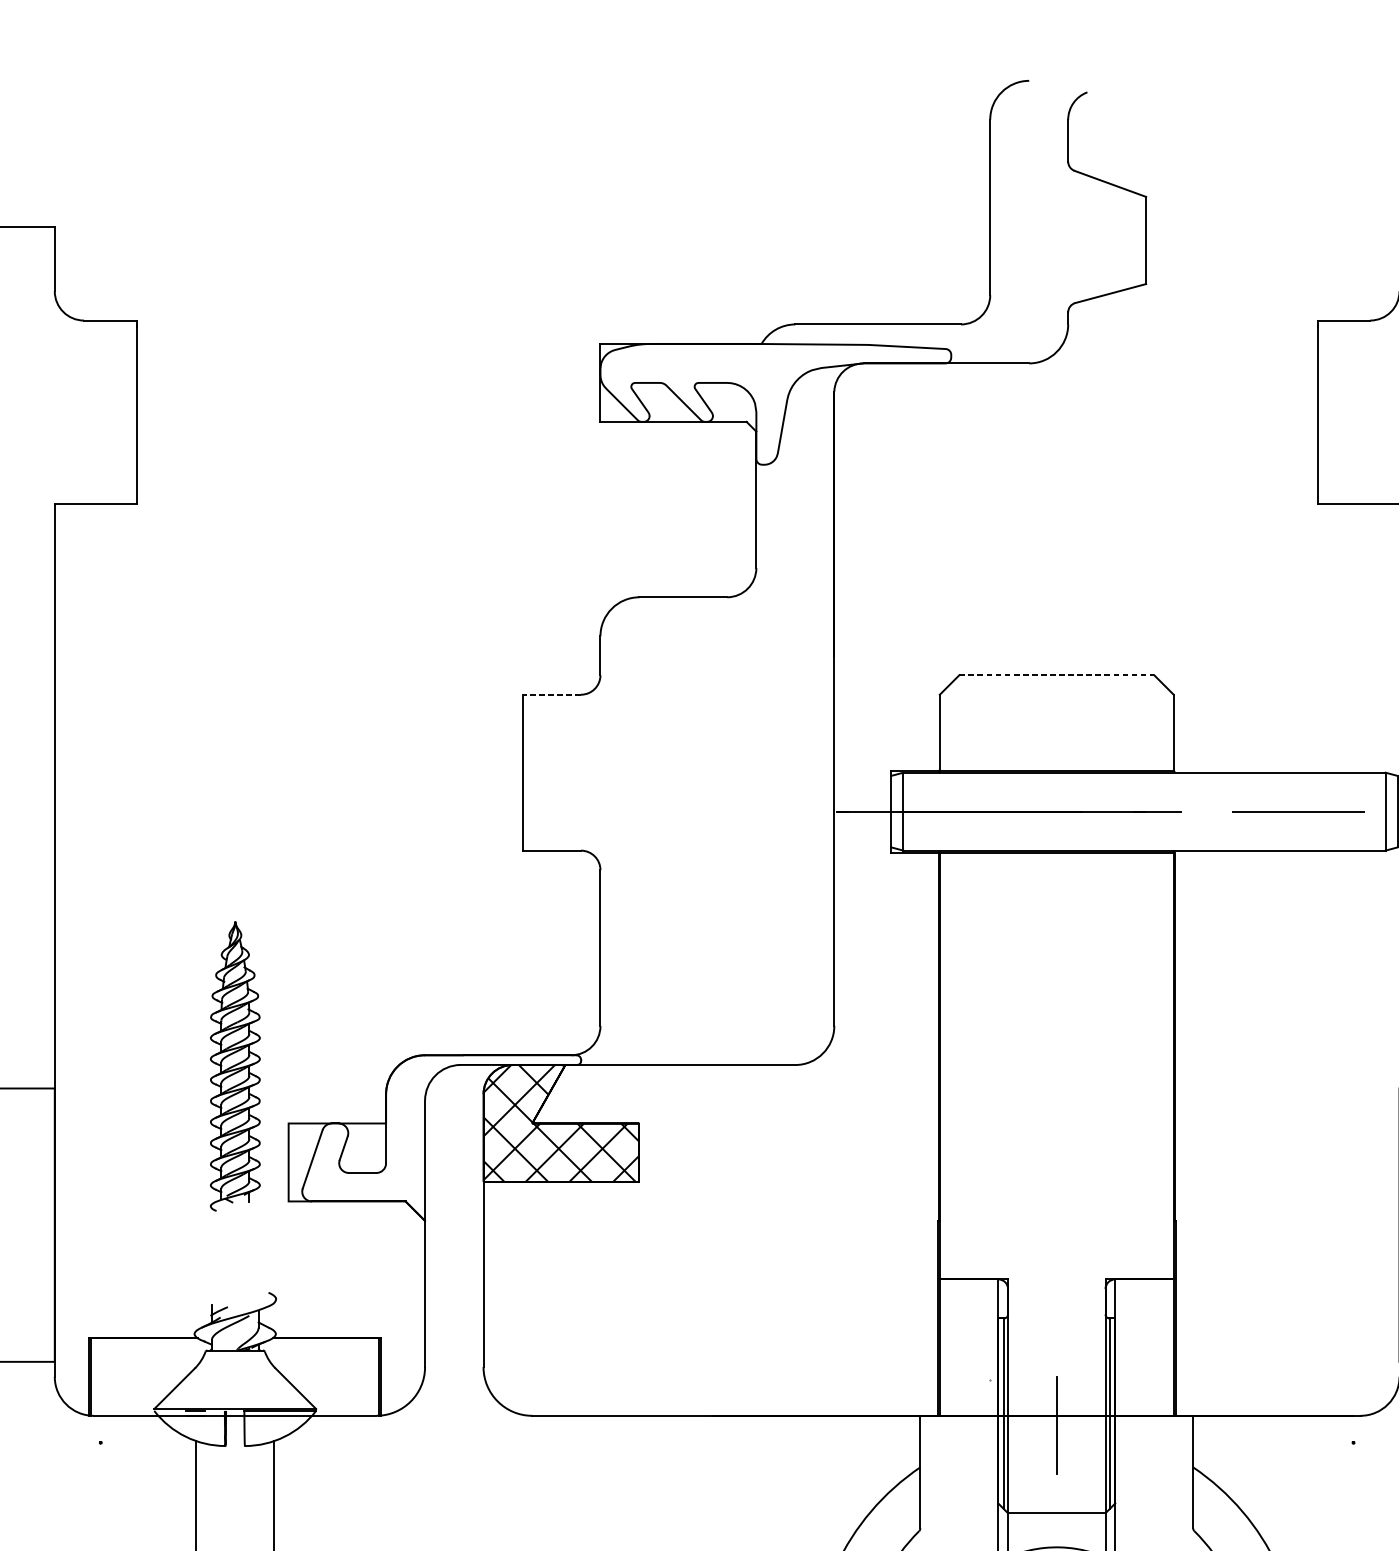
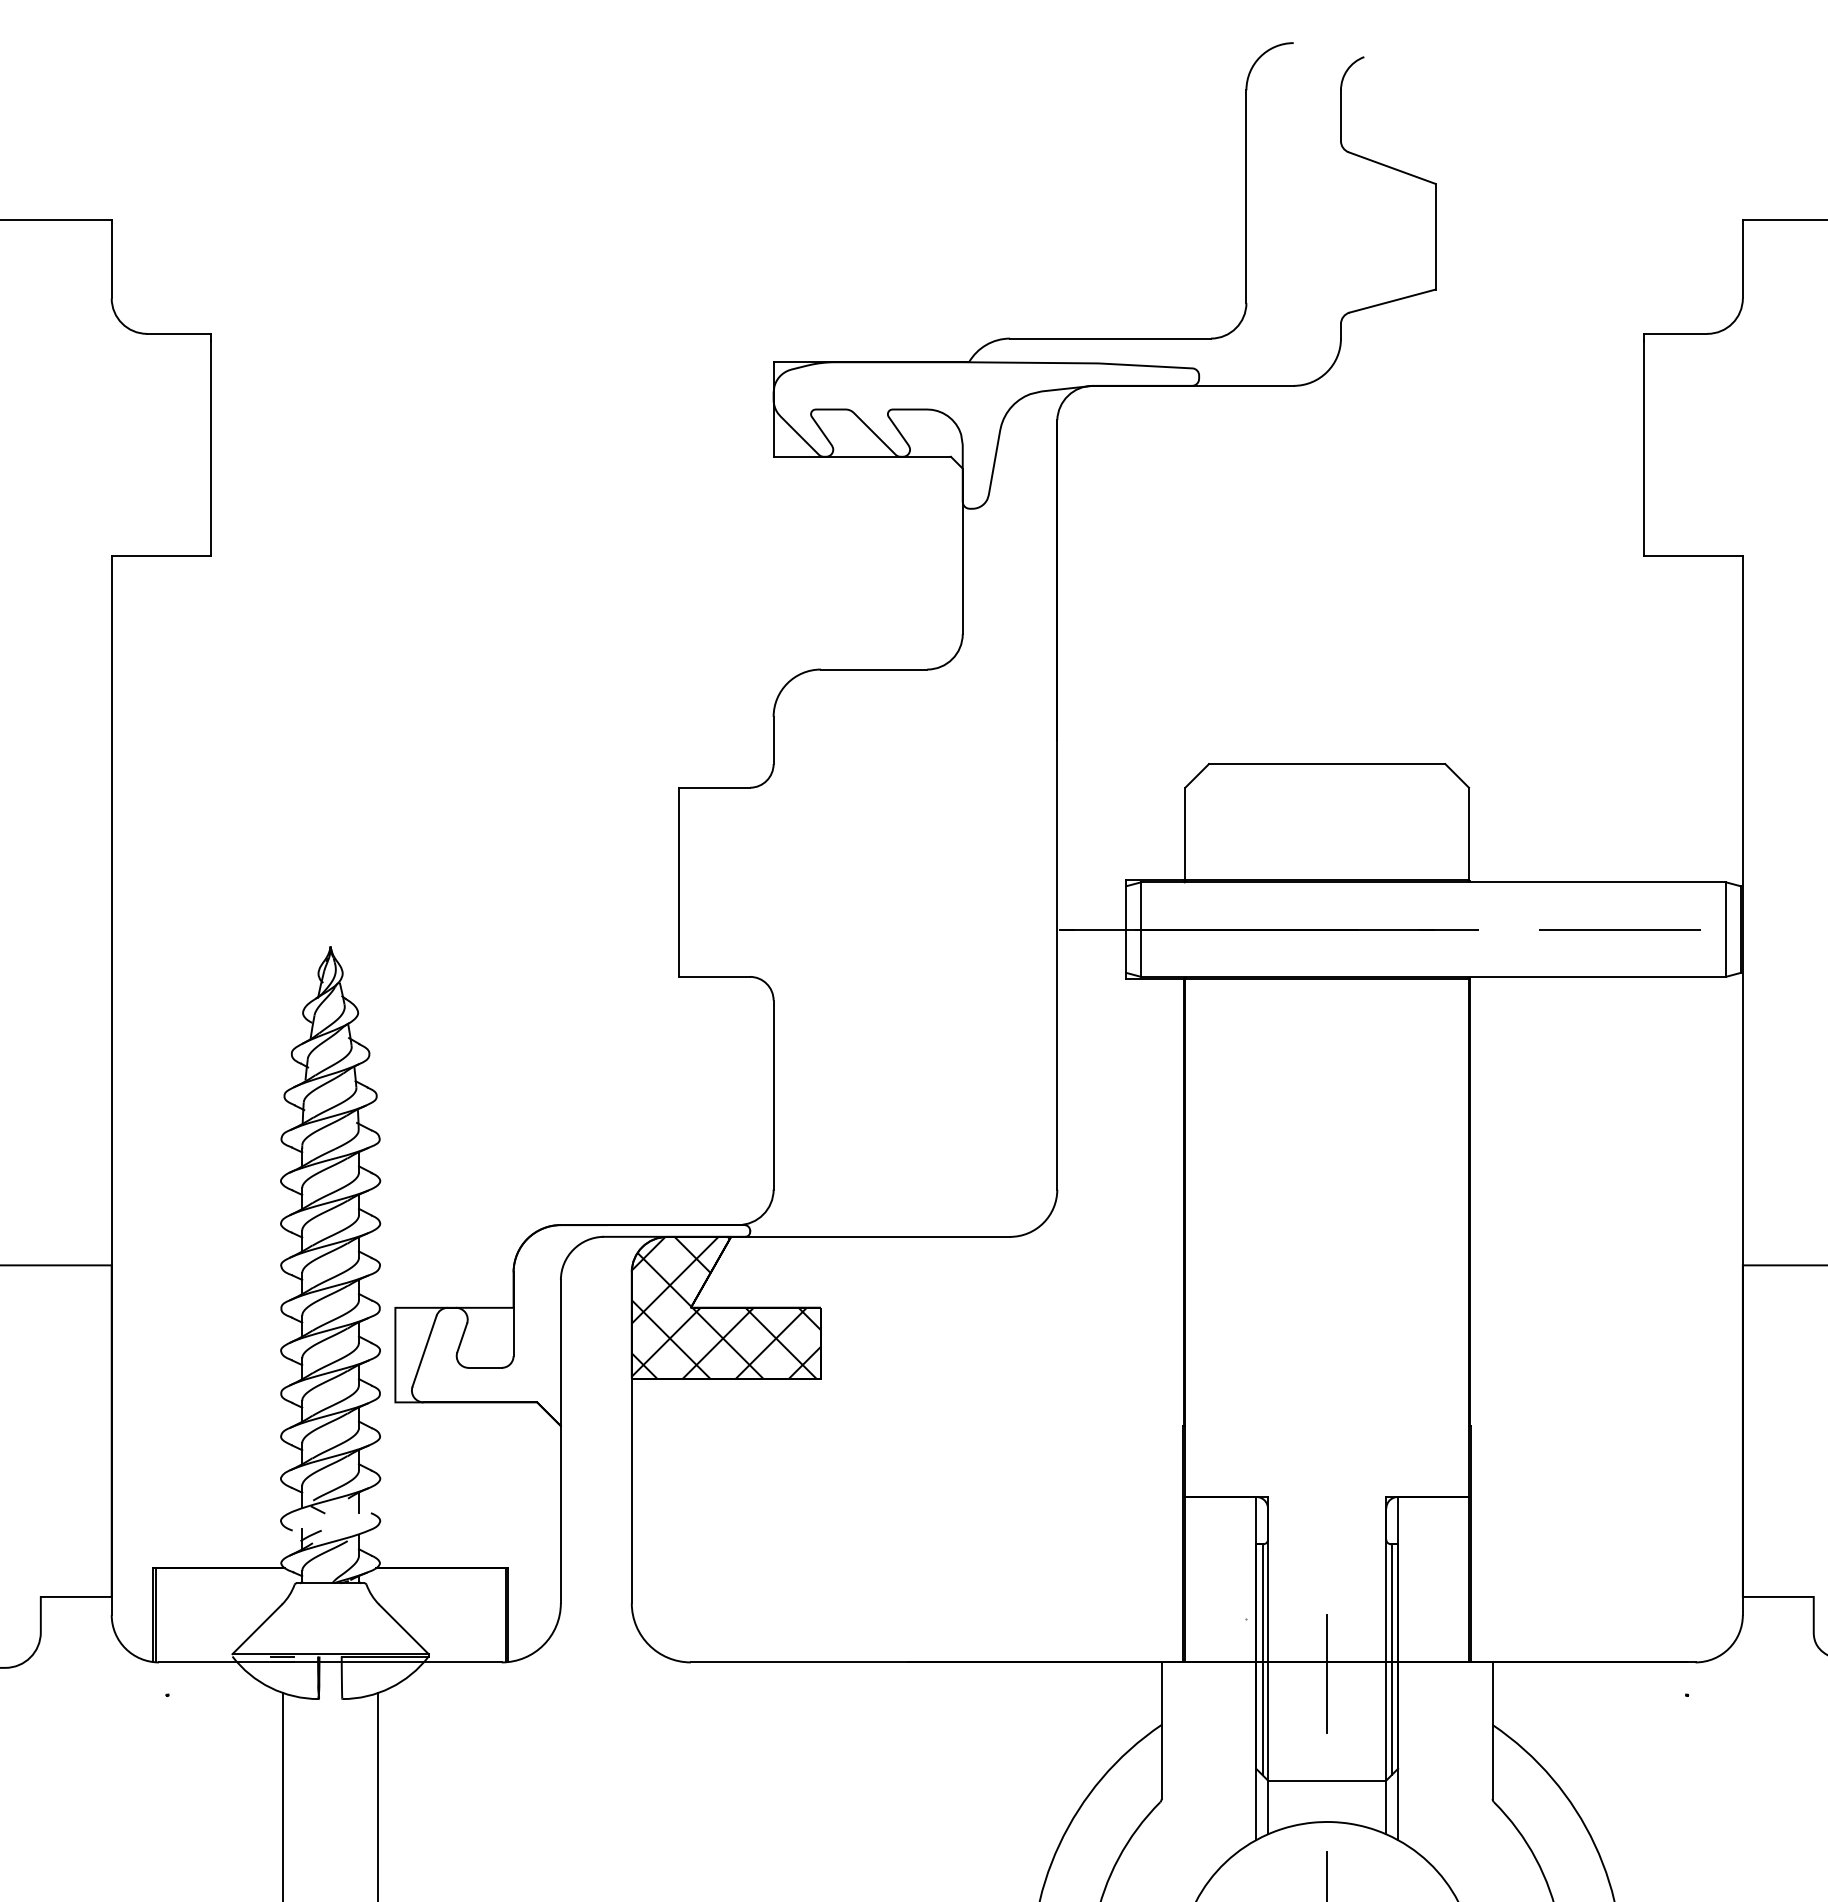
line: (1057, 675) -> (1327, 764), dashed -> solid
line: (551, 694) -> (714, 787), dashed -> solid
part: (235, 1066) -> (330, 1238), size x1.67

